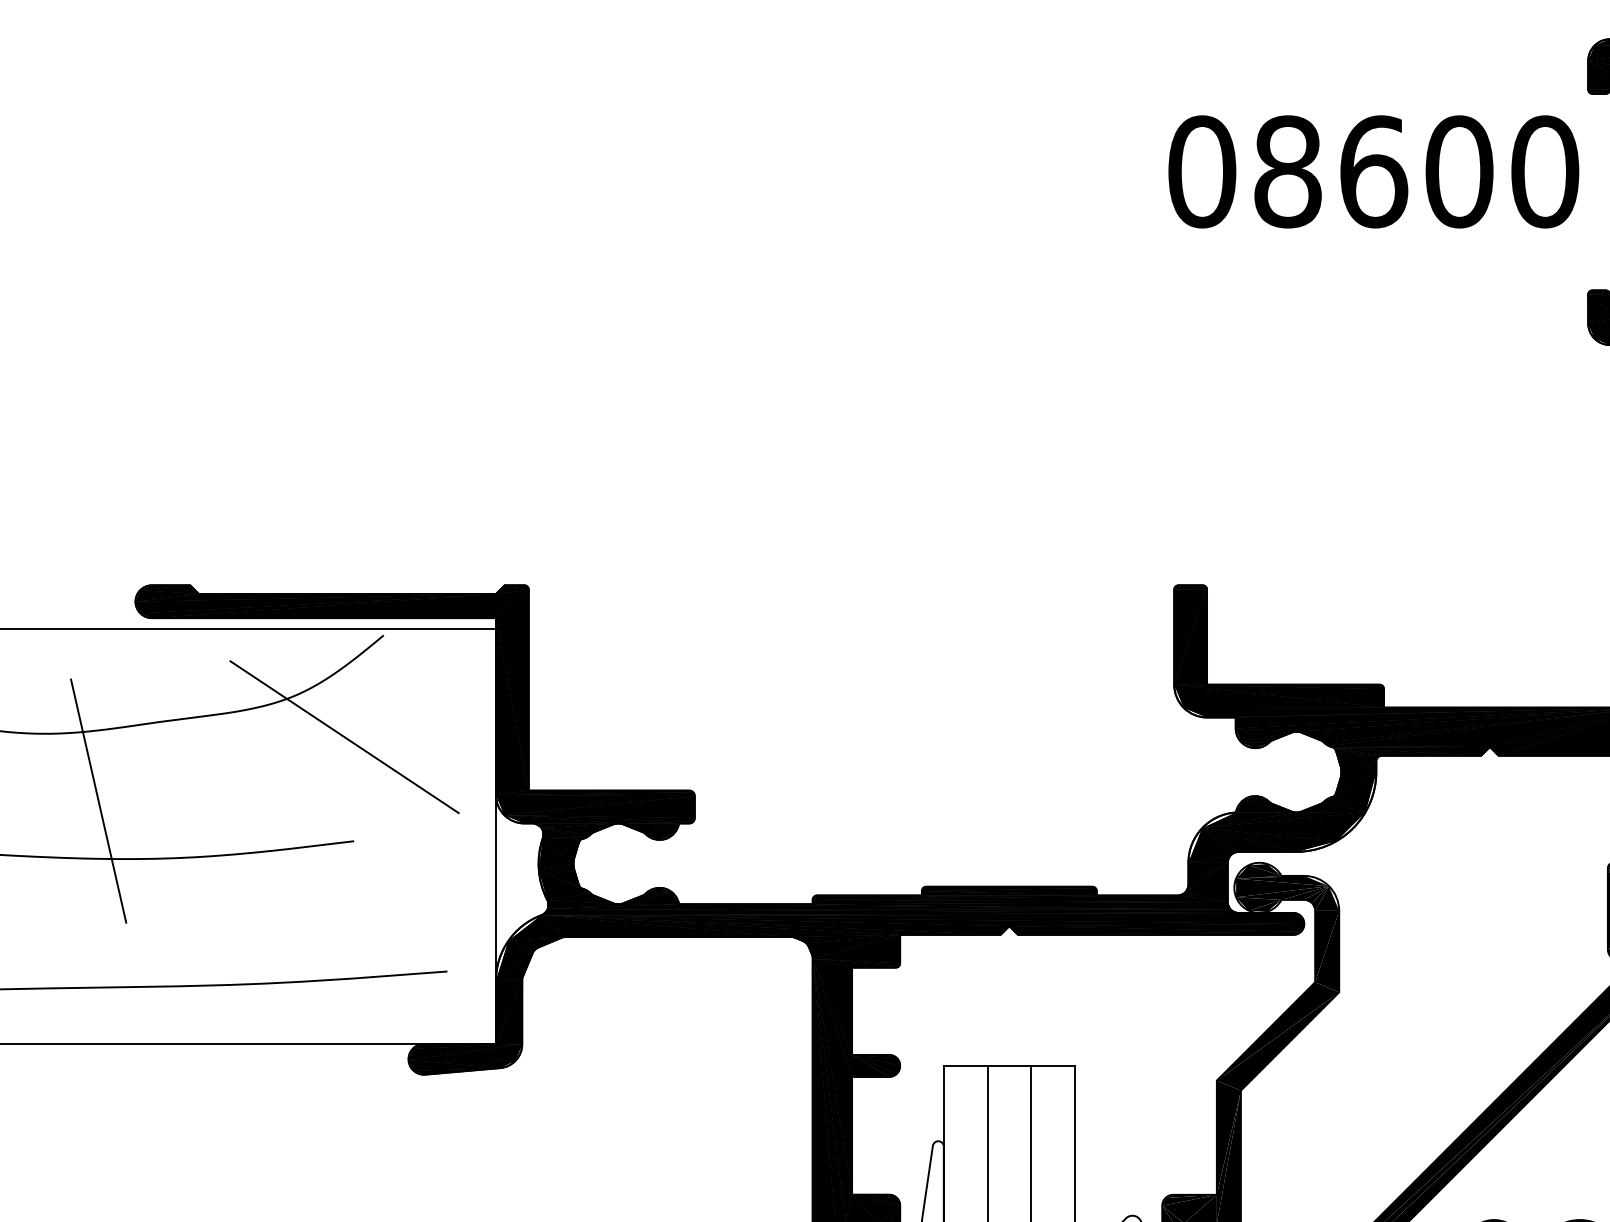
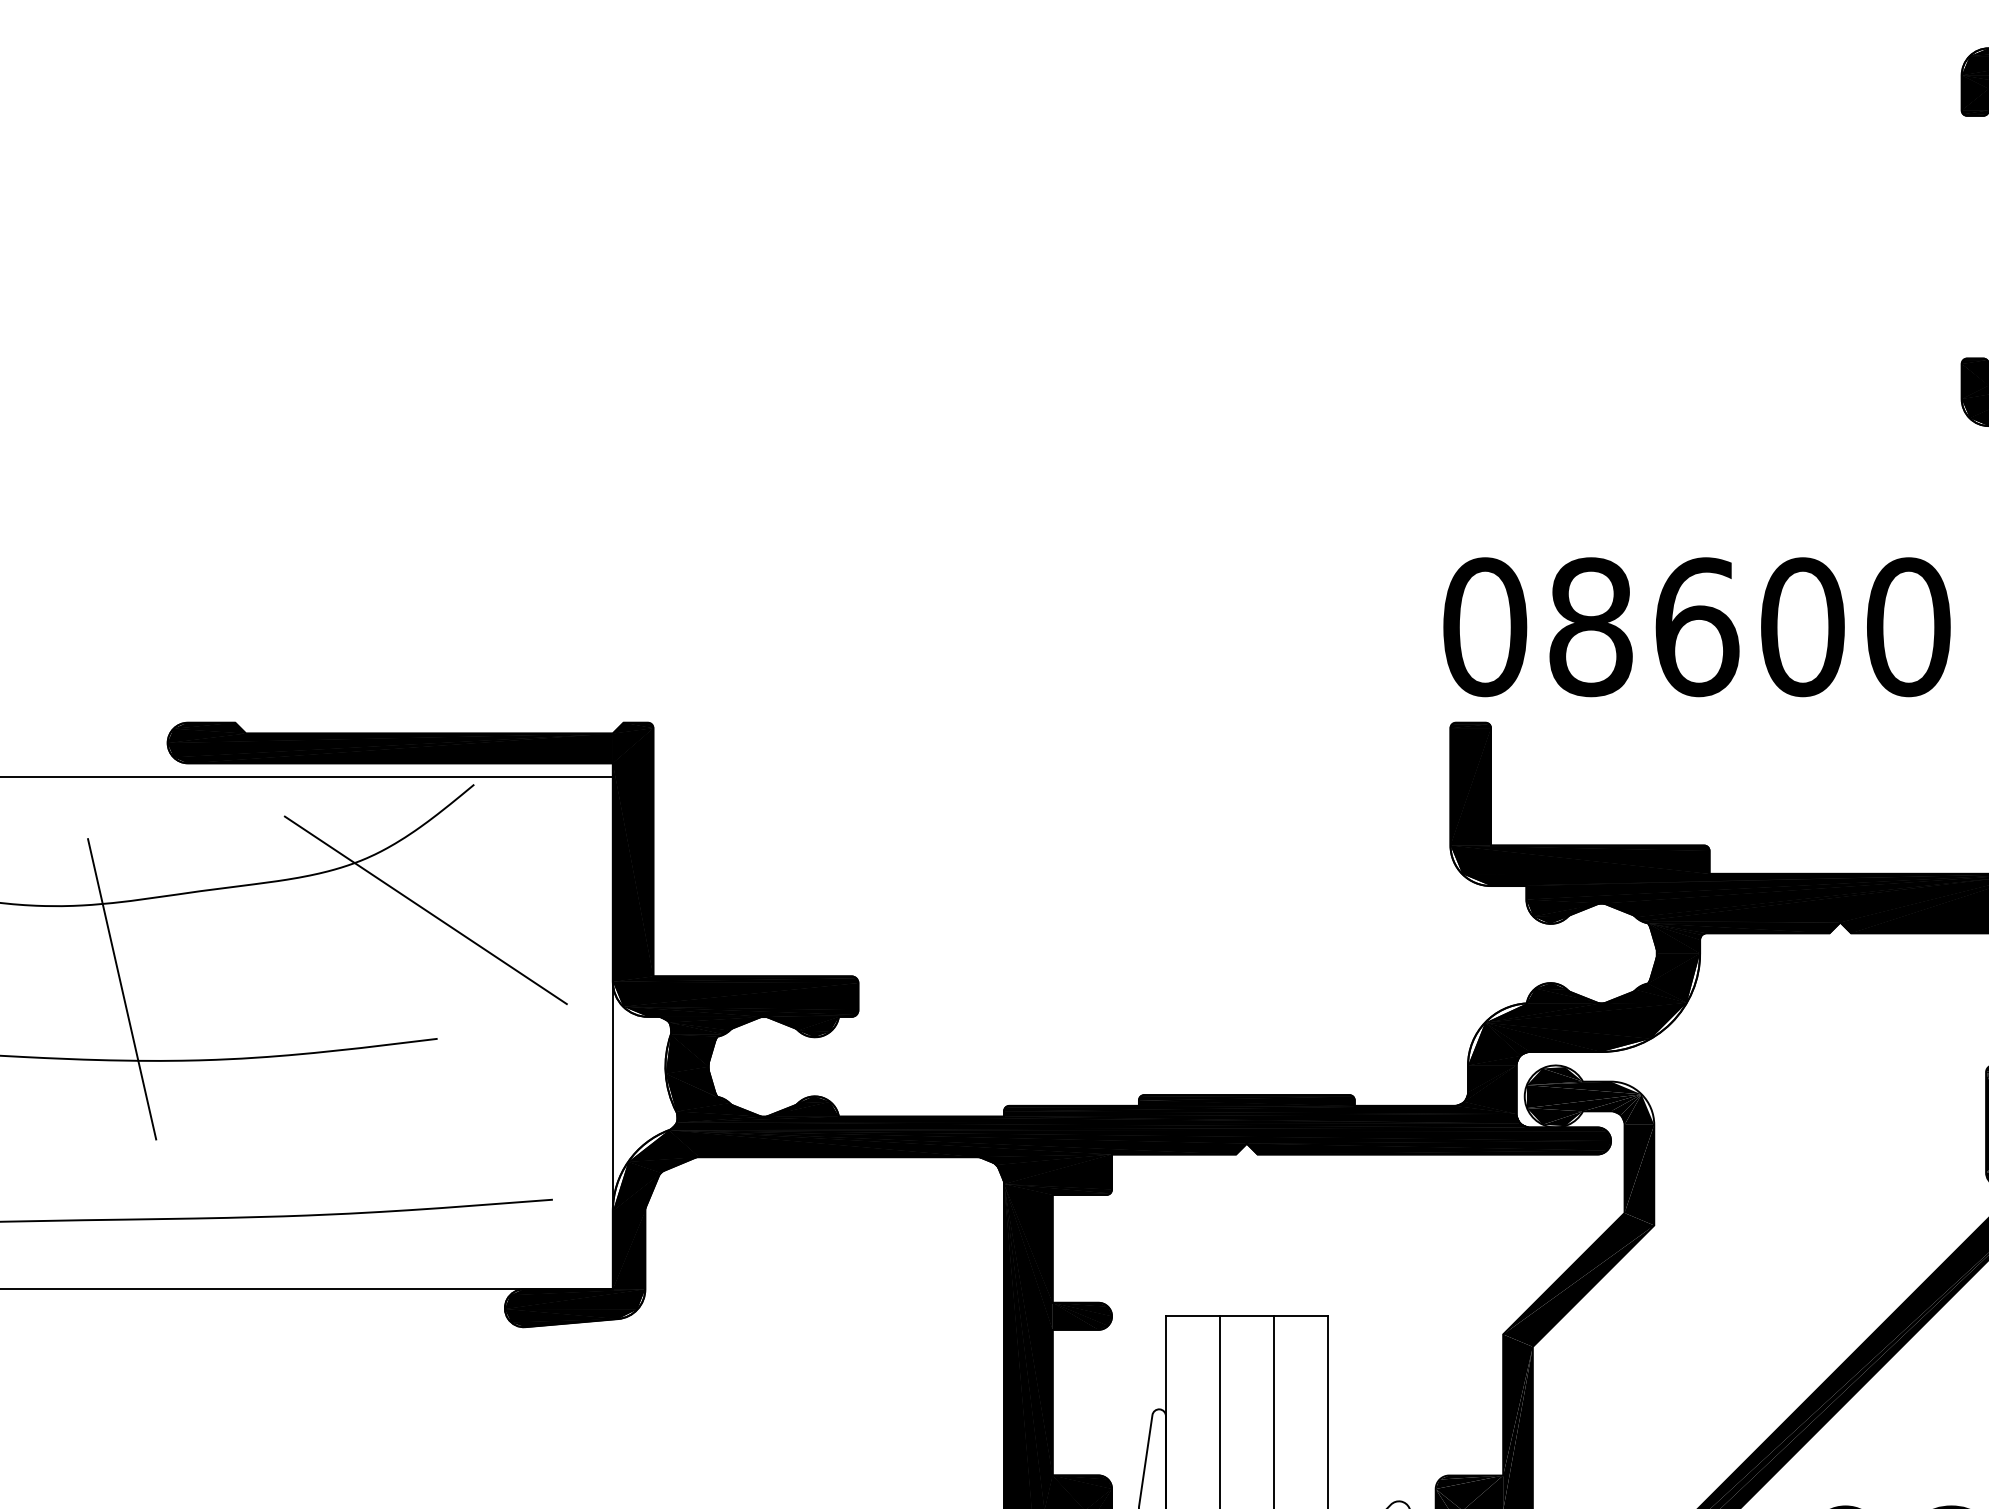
text: (1373, 172) -> (1696, 627), moved

